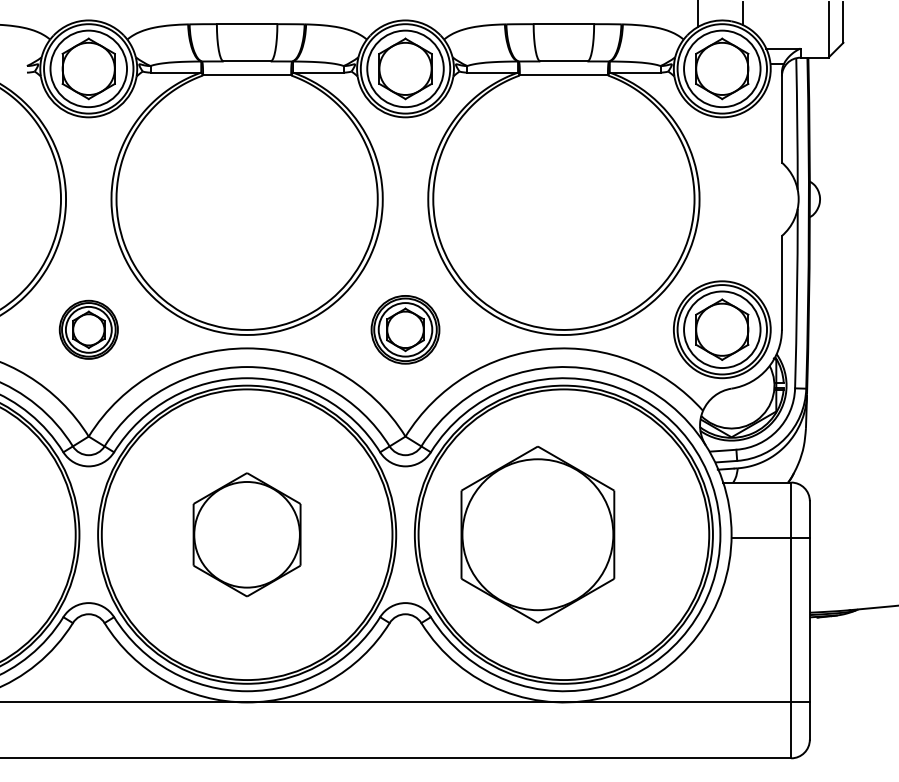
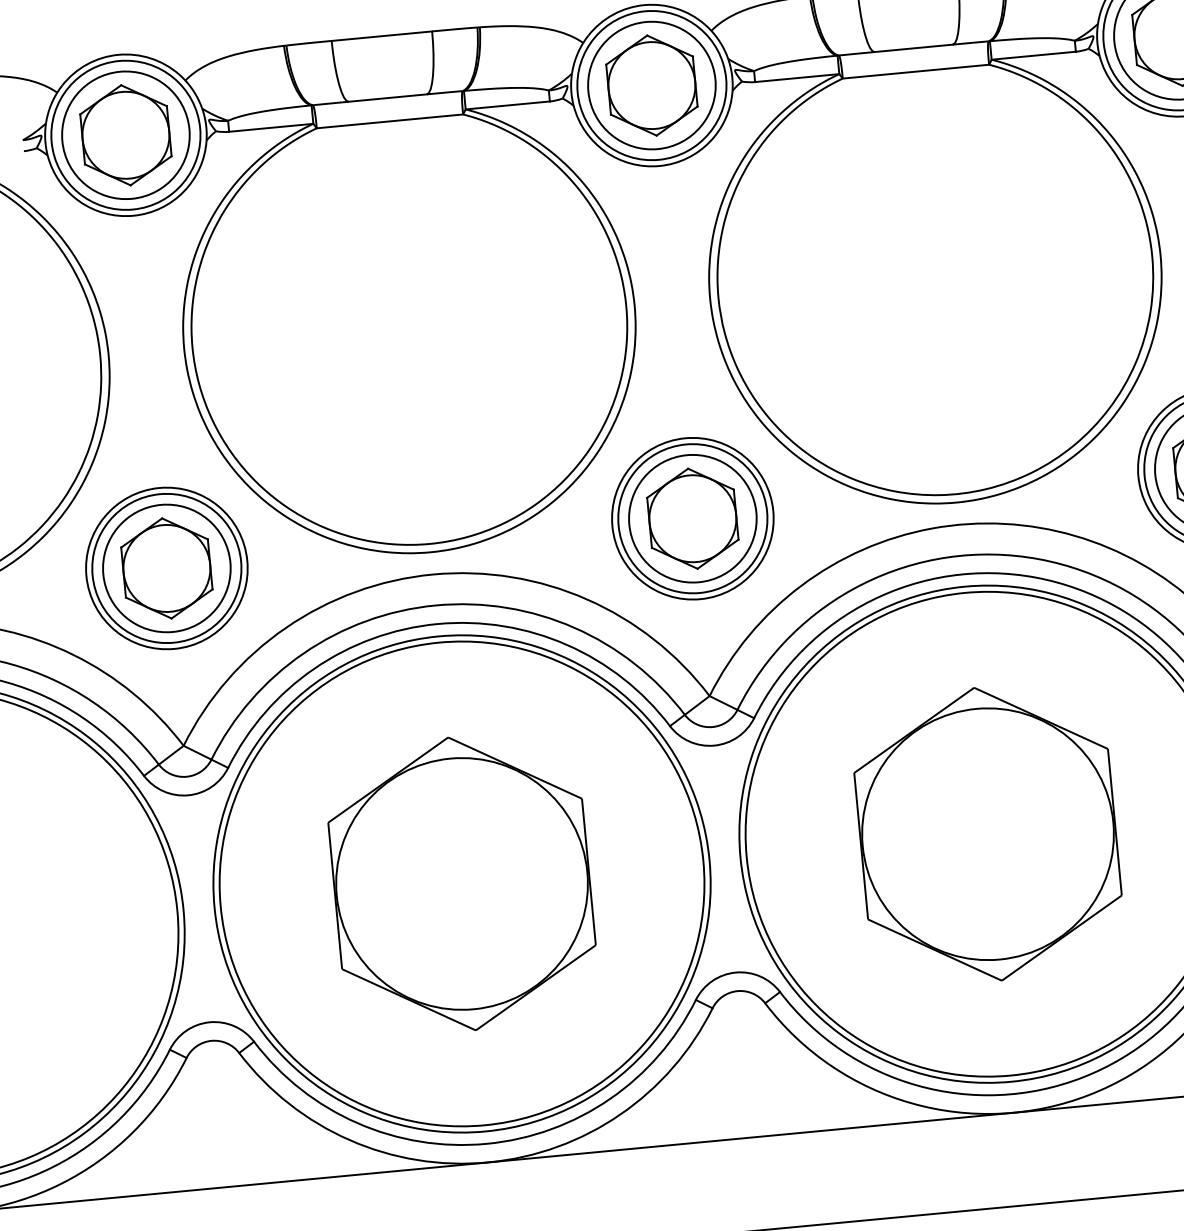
part: (88, 329) -> (166, 568), size x1.67
part: (405, 329) -> (692, 518), size x1.43
part: (246, 534) -> (460, 883), size x1.43
part: (537, 534) -> (987, 833), moved

